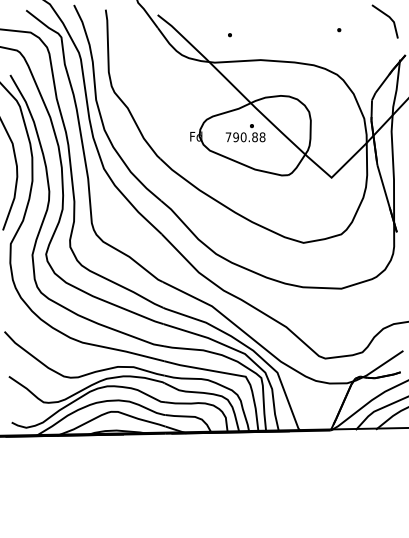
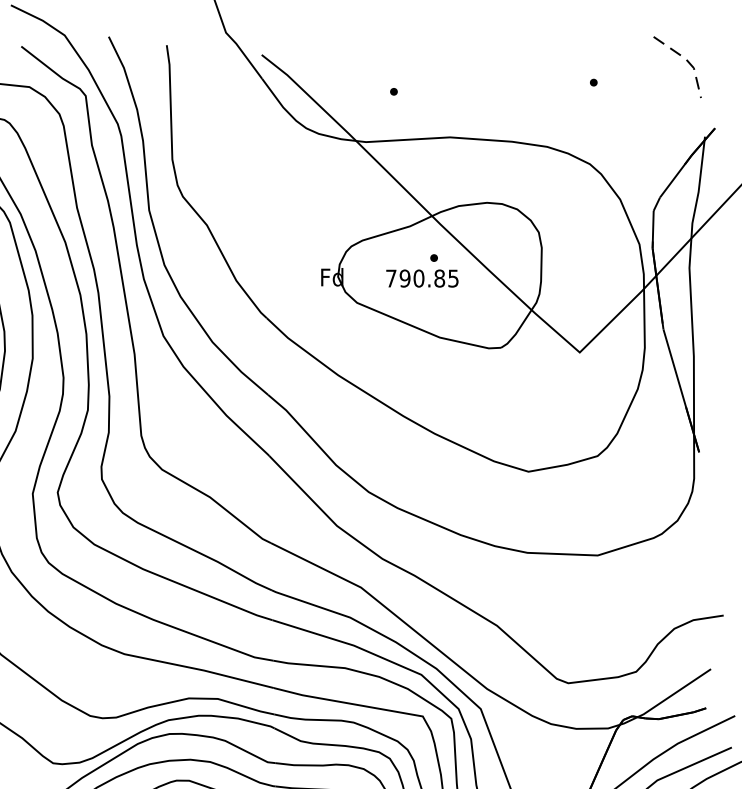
line: (390, 17) -> (687, 59), solid -> dashed
text: (262, 137) -> (453, 278), 790.88 -> 790.85

